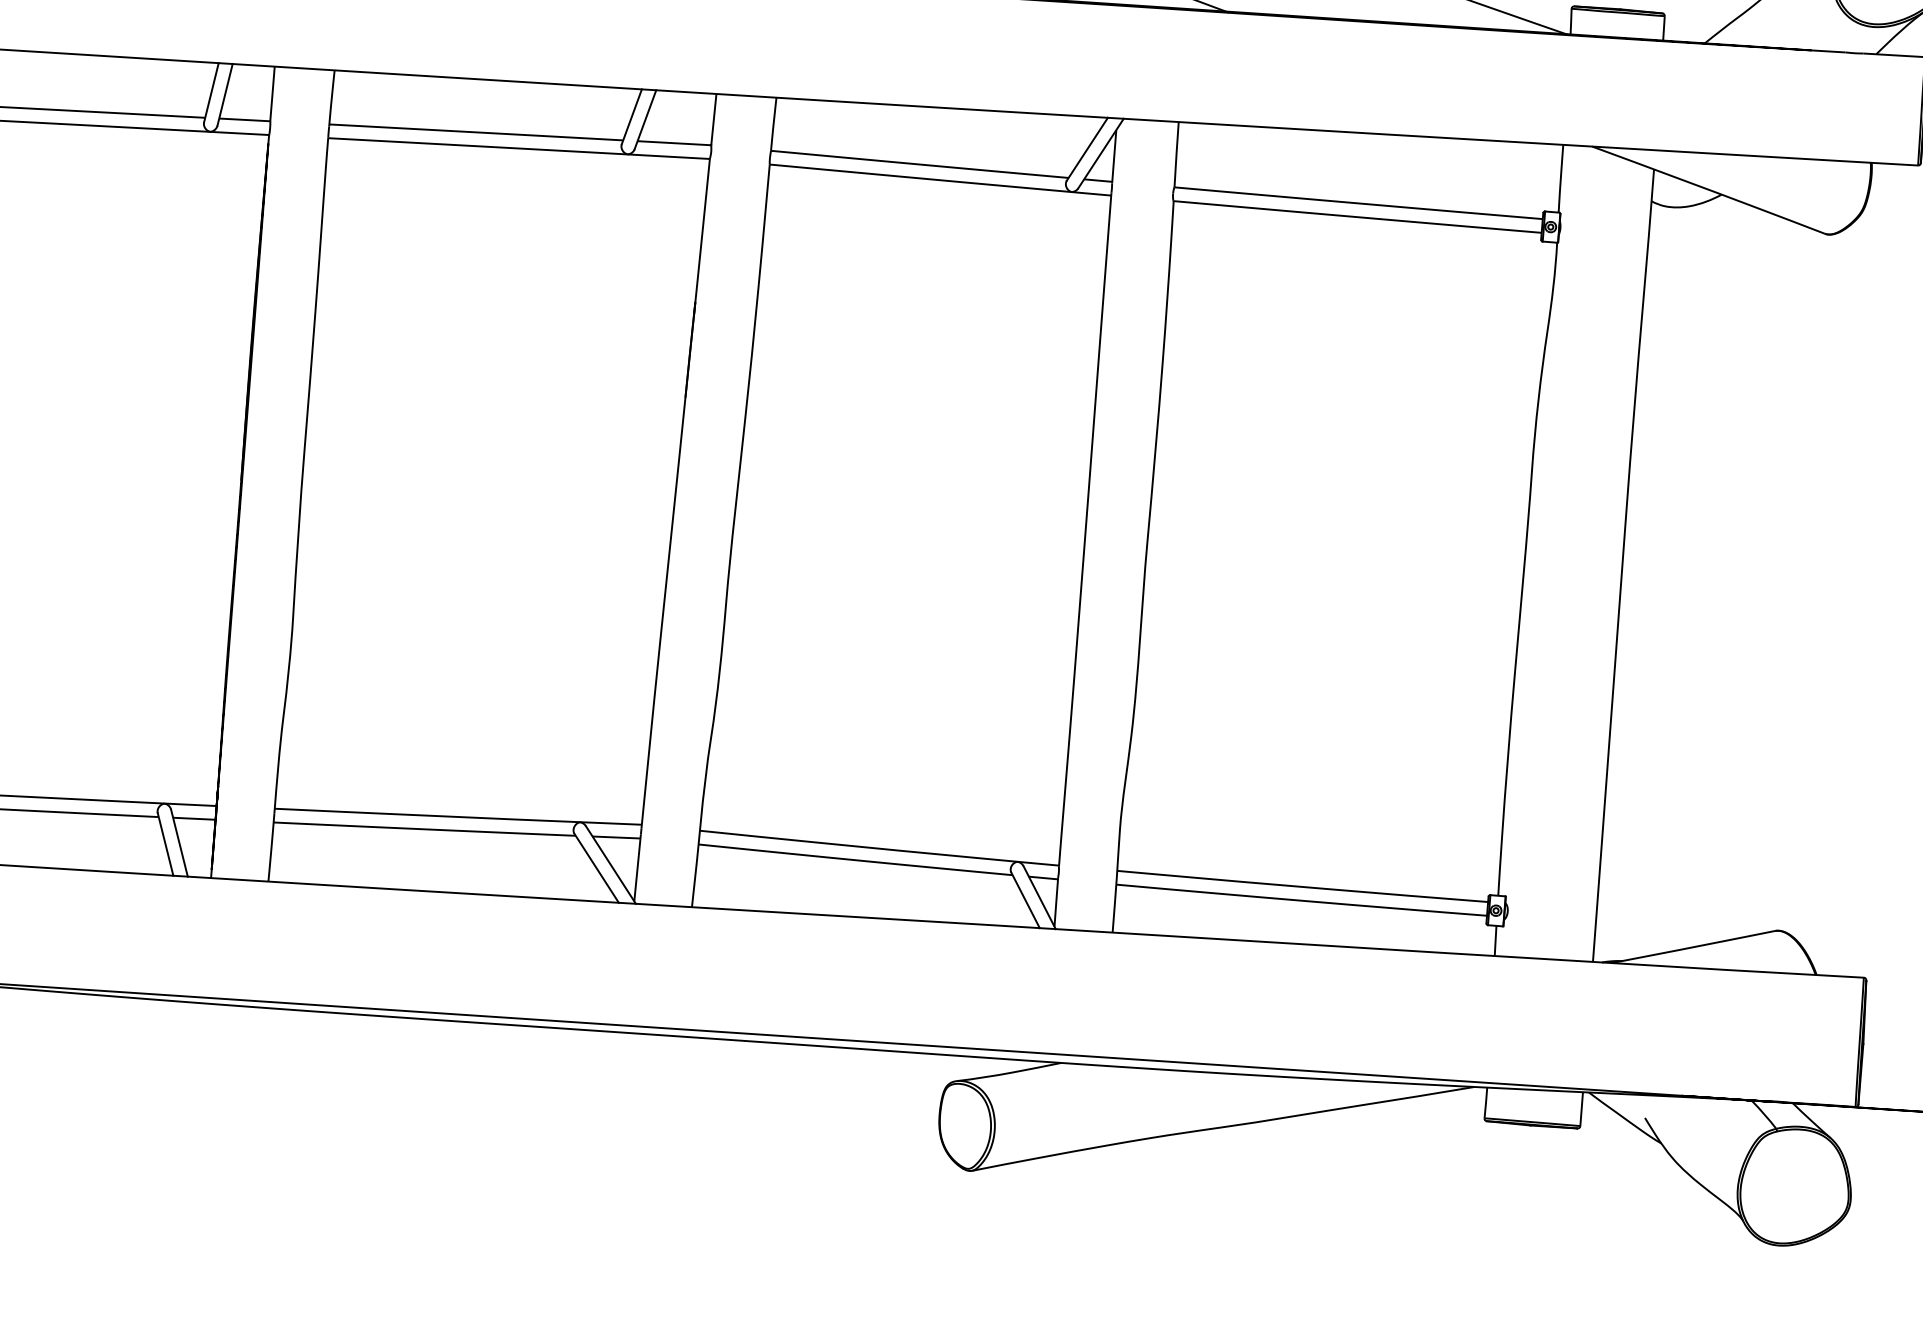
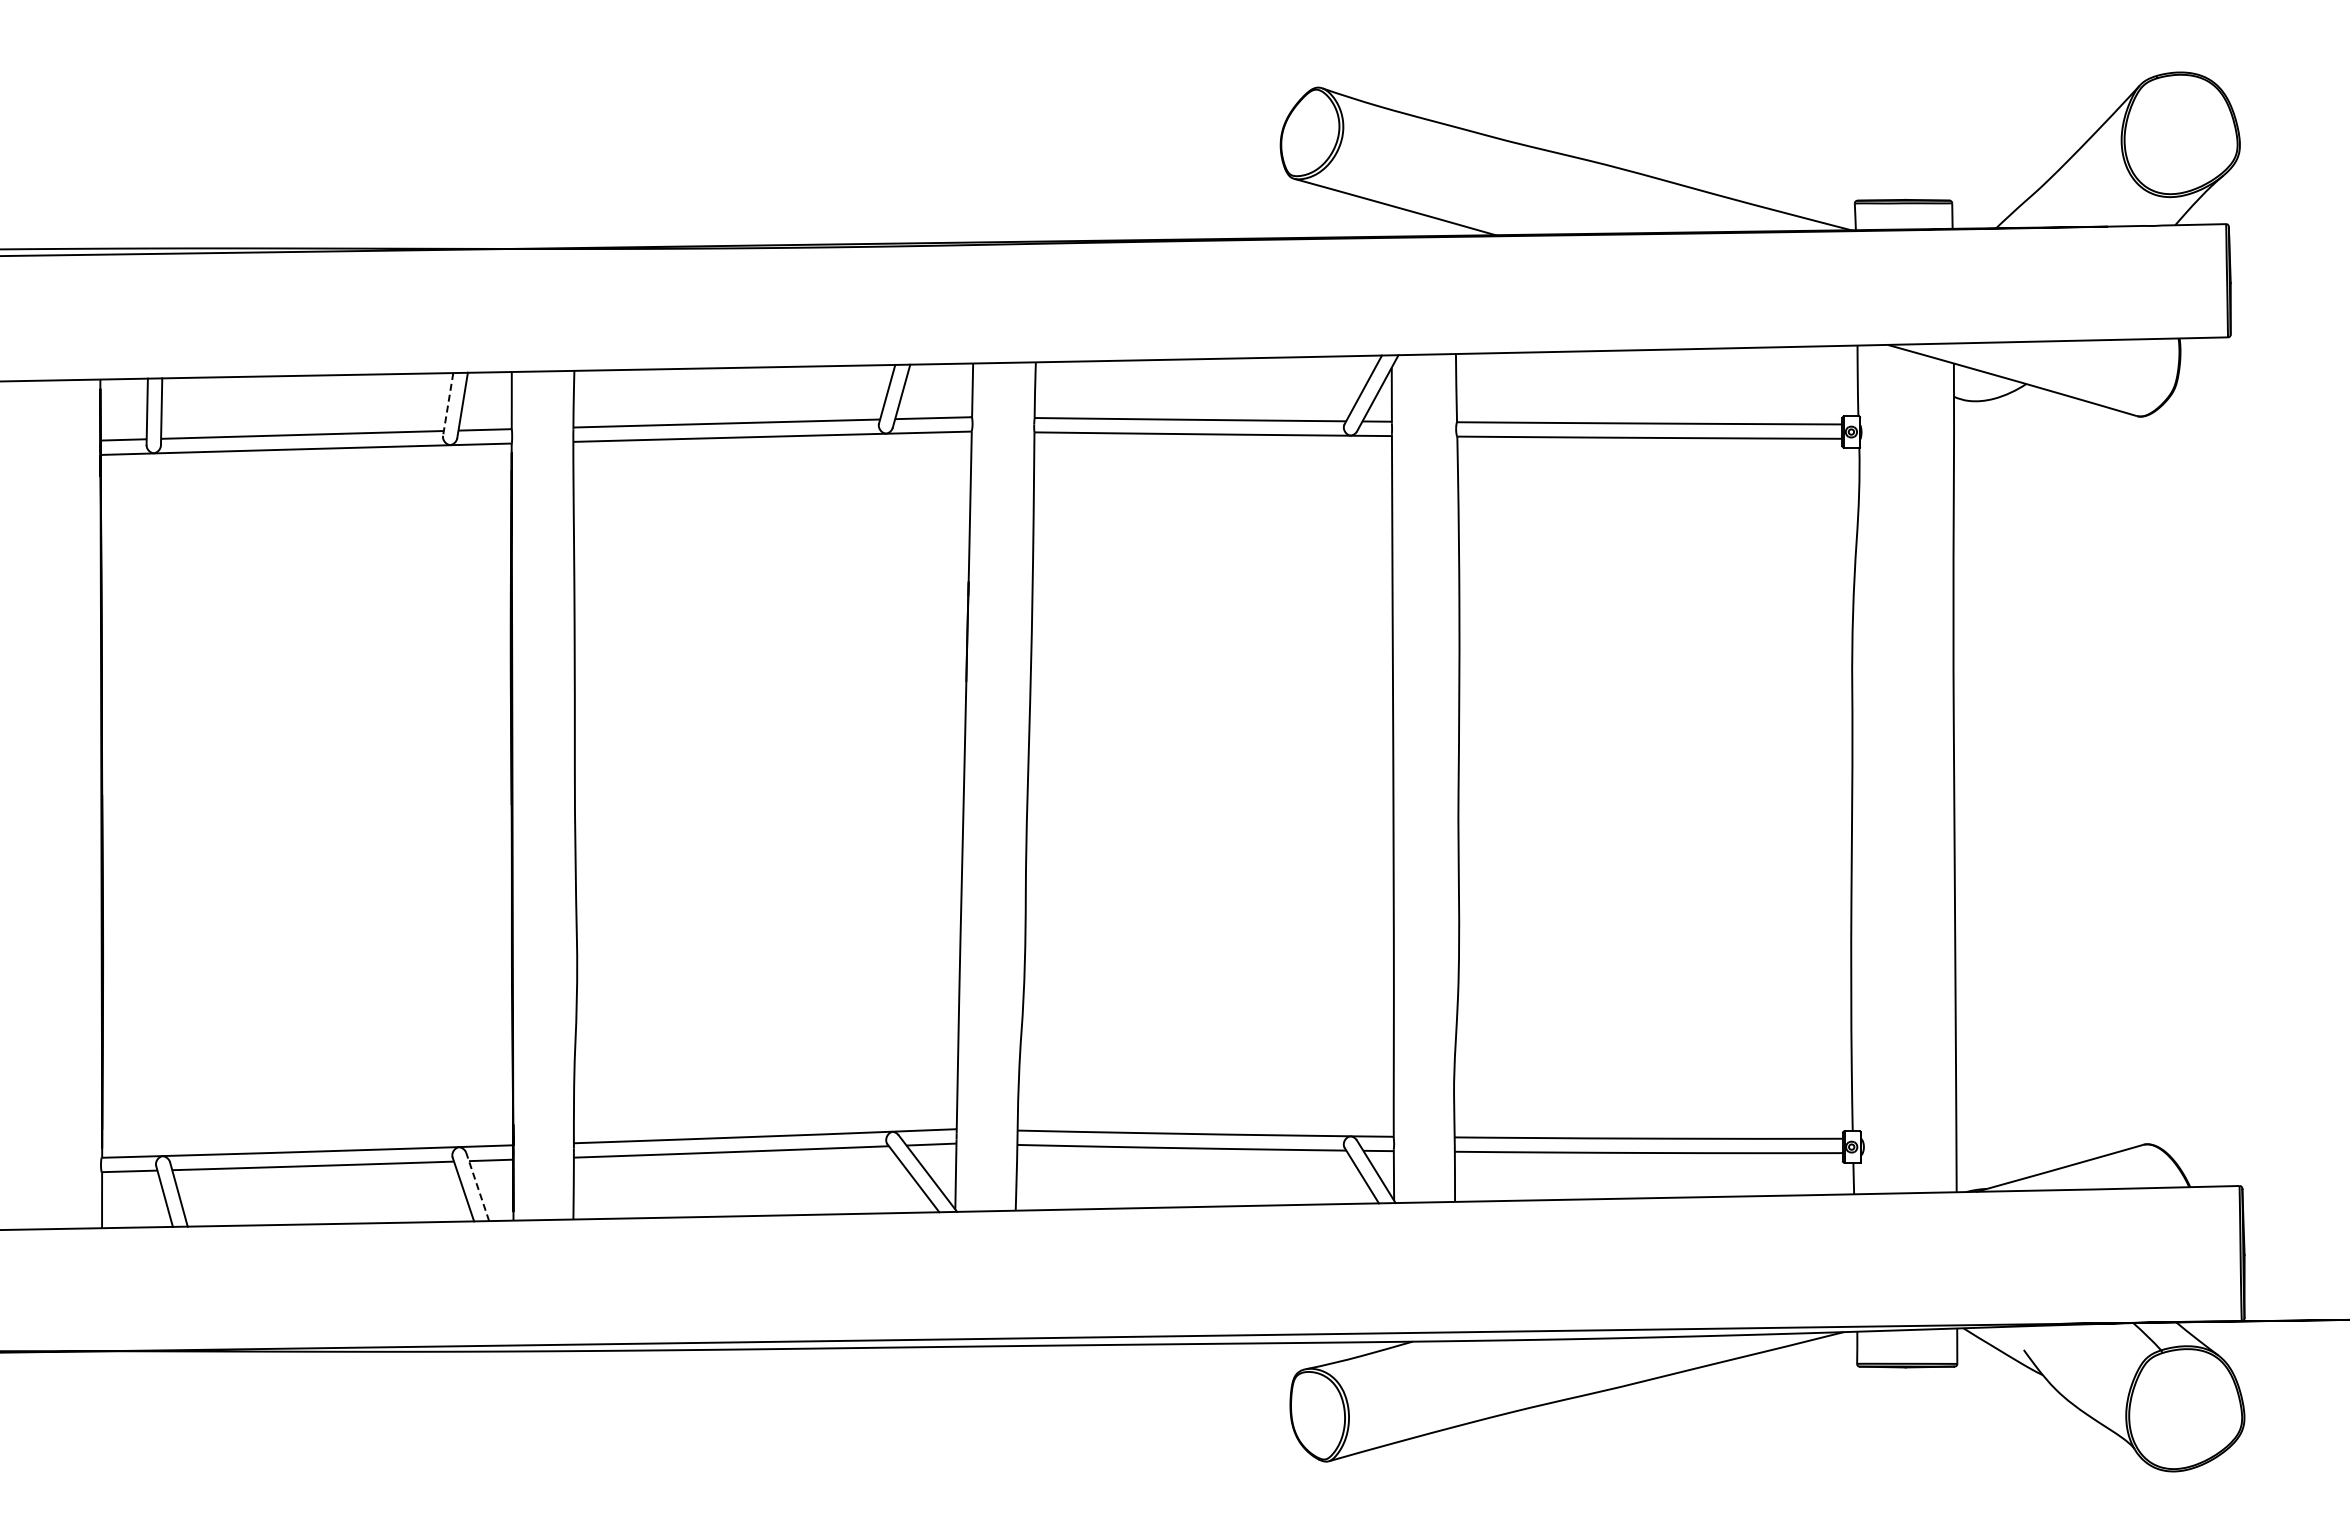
line: (211, 92) -> (448, 404), solid -> dashed
line: (179, 843) -> (477, 1187), solid -> dashed

